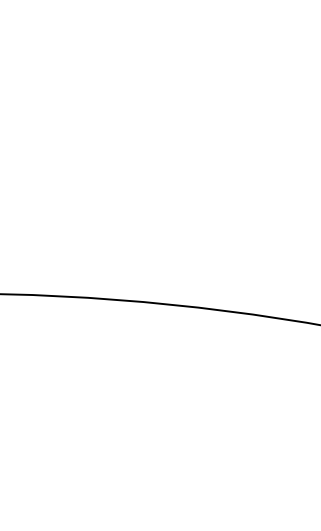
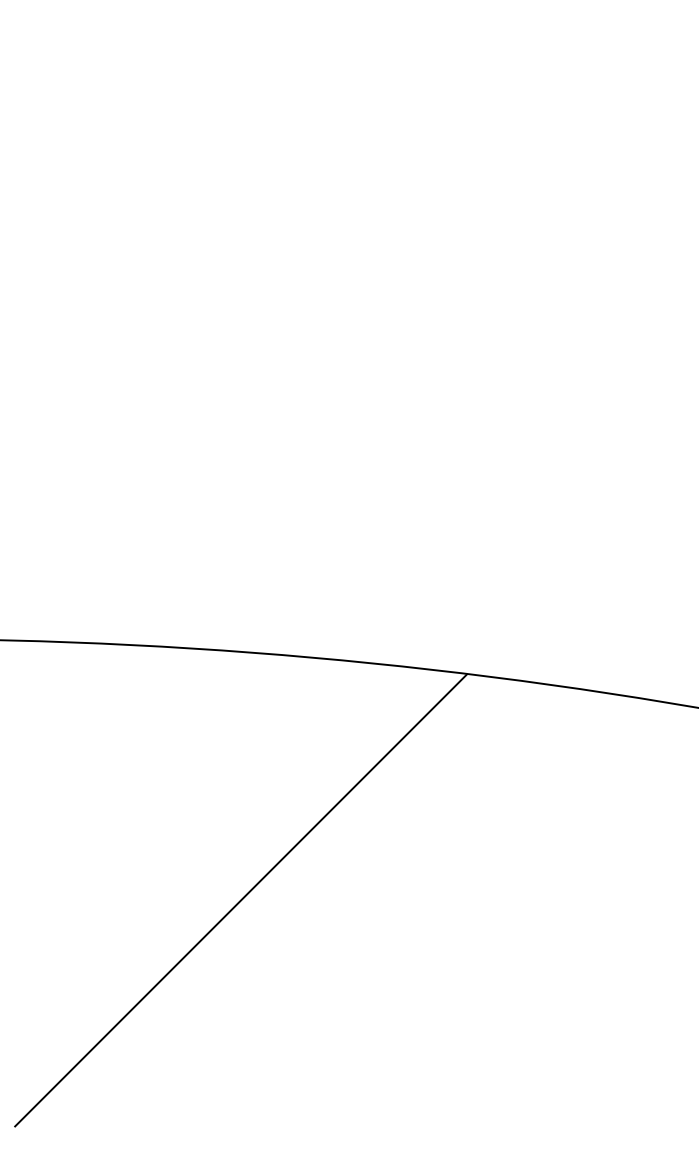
line: (110, 413) -> (240, 900), added

